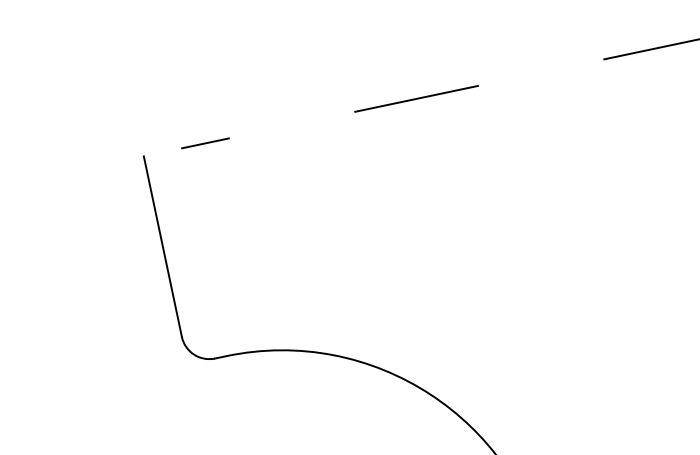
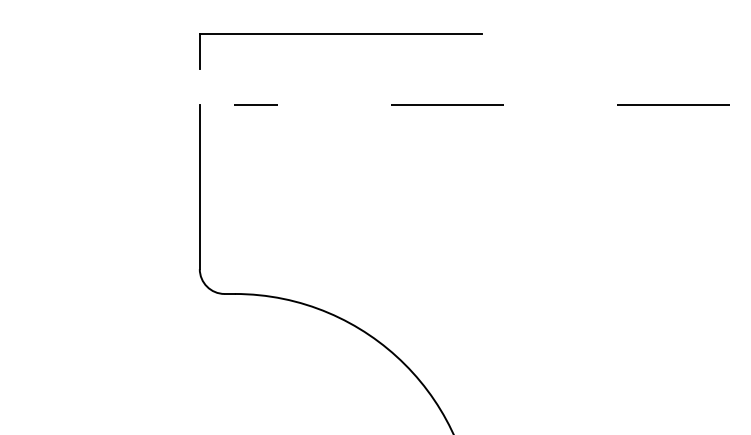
part: (282, 45) -> (340, 34), added

